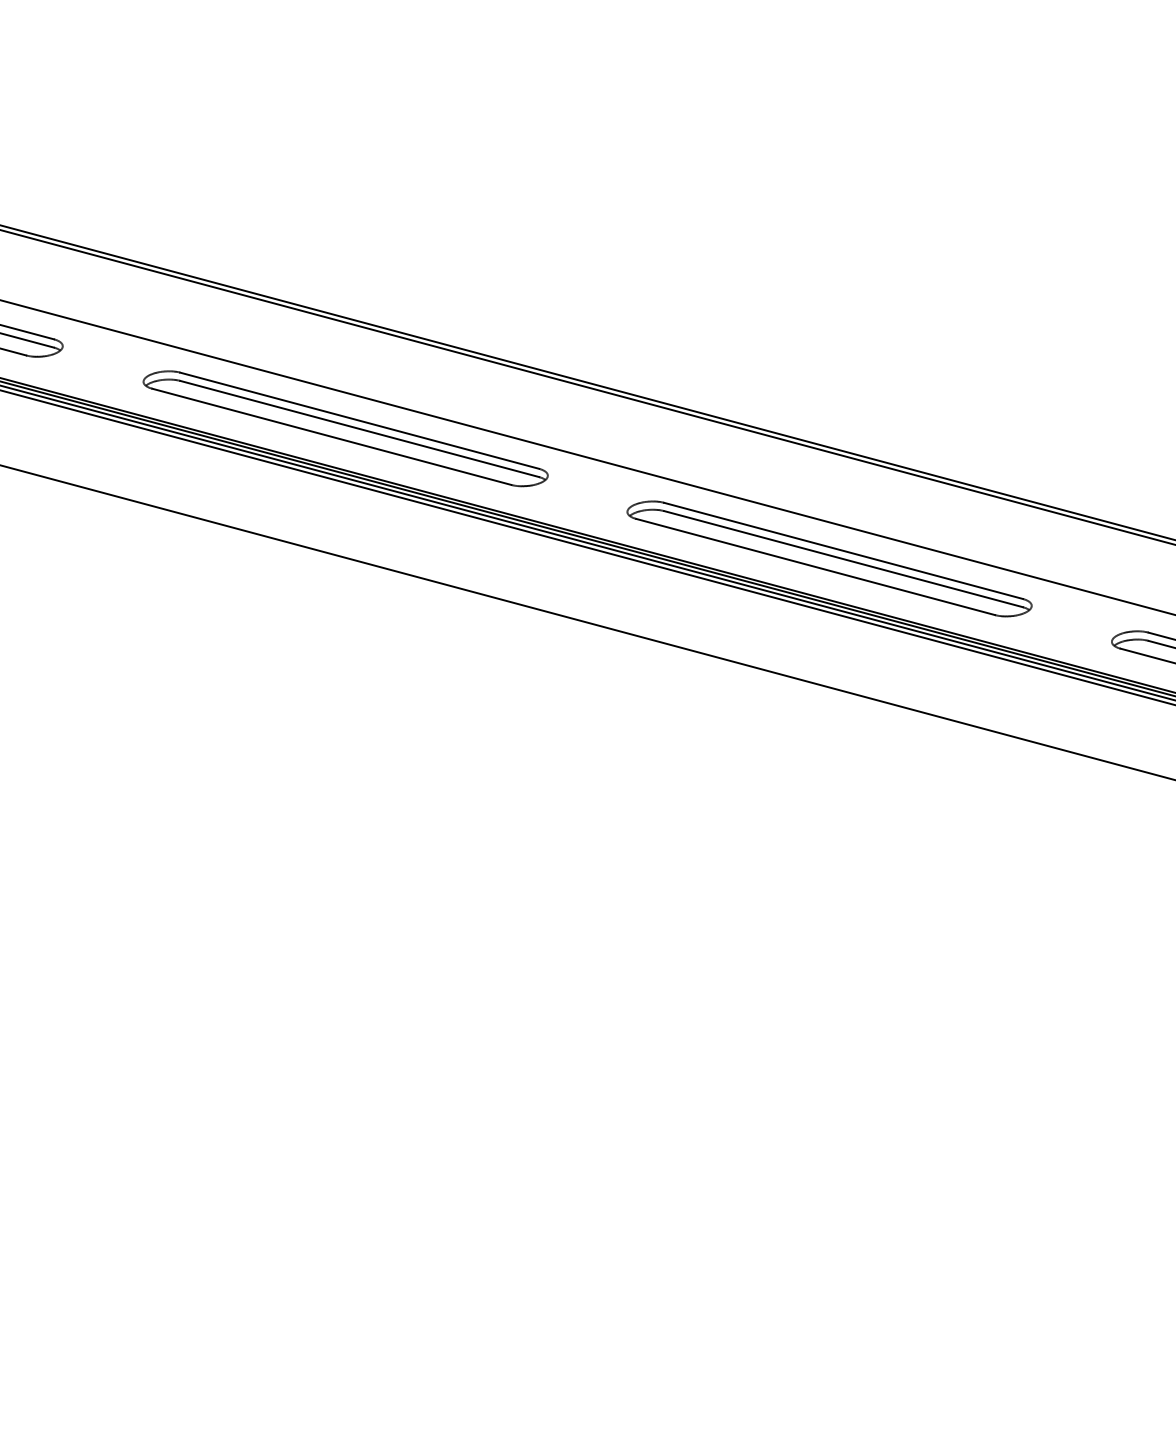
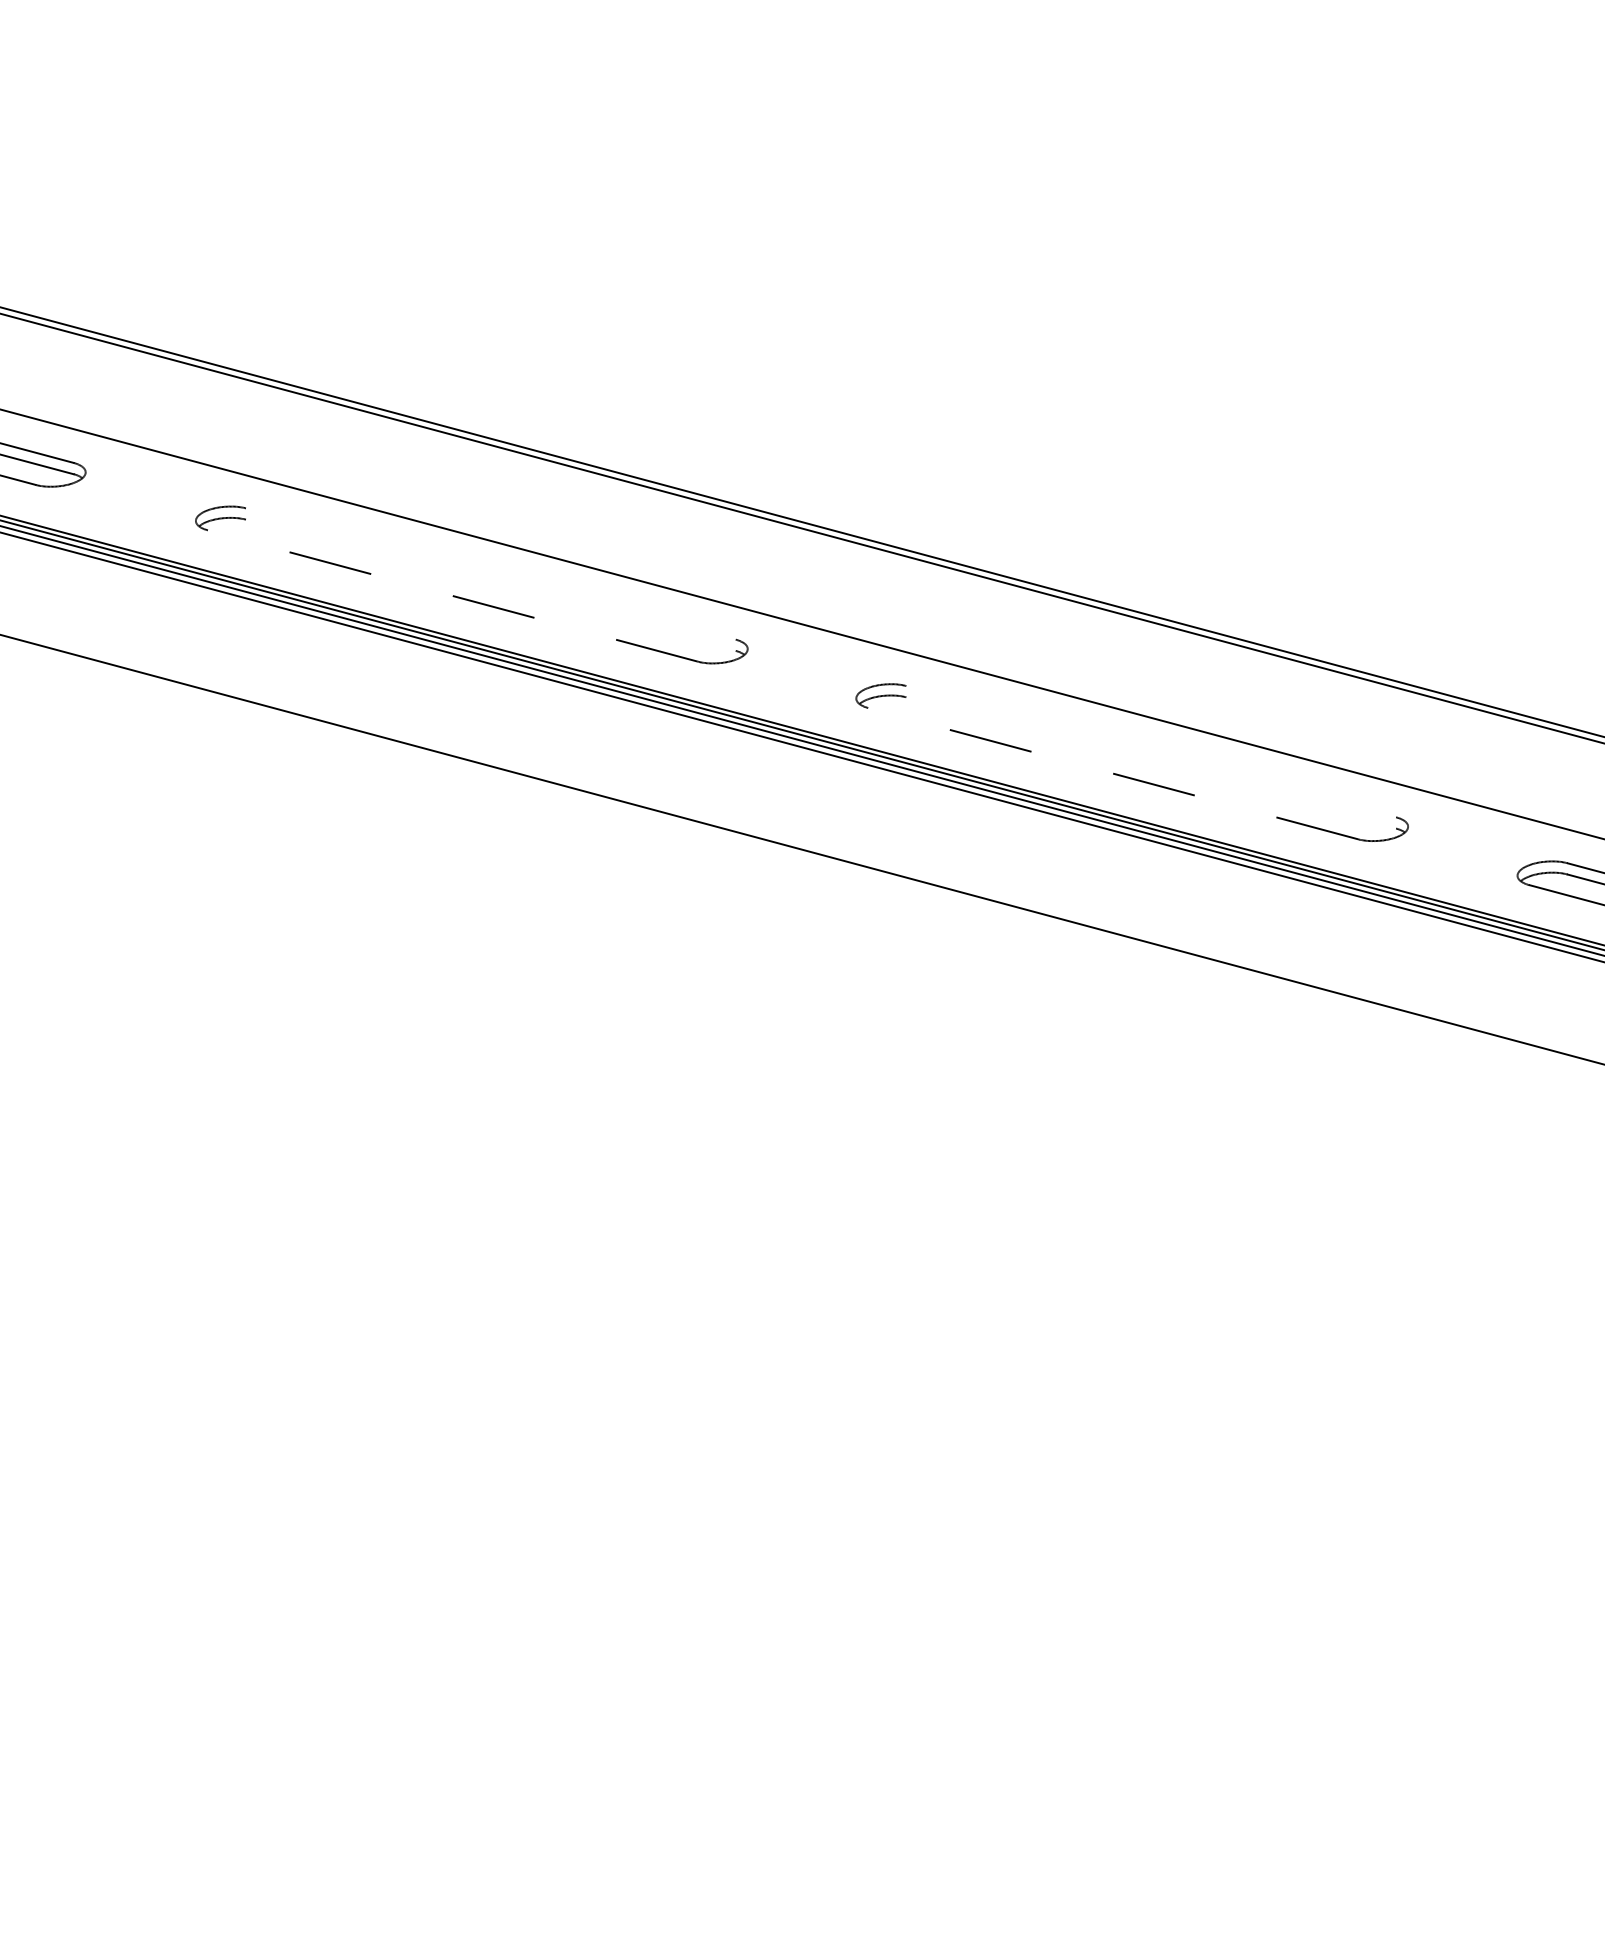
line: (359, 420) -> (490, 573), removed
line: (359, 428) -> (490, 584), removed
line: (331, 436) -> (452, 595), solid -> dashed
line: (843, 550) -> (1151, 751), removed
line: (843, 558) -> (1151, 762), removed
line: (815, 566) -> (1113, 773), solid -> dashed

